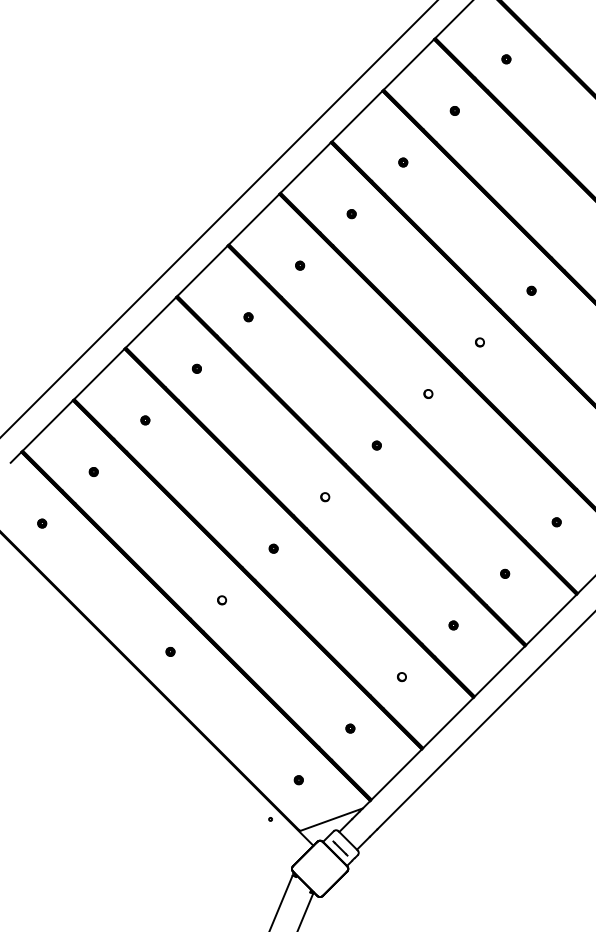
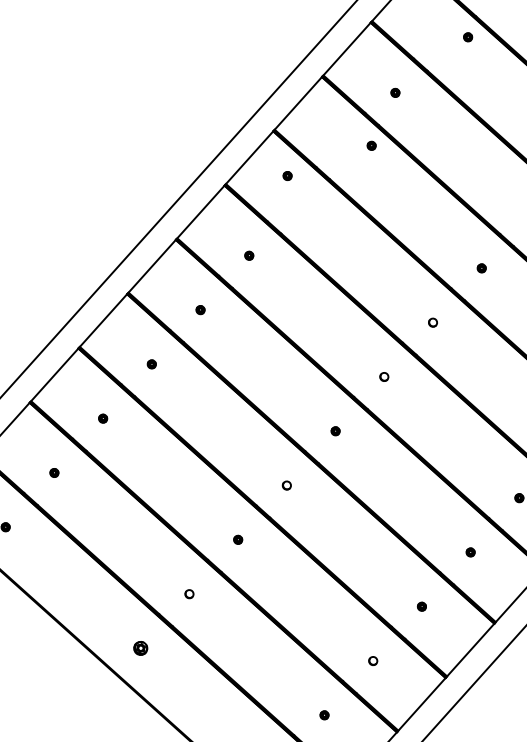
part: (506, 59) -> (468, 37), moved
part: (403, 162) -> (371, 145), moved
part: (351, 214) -> (287, 176), moved
part: (170, 651) -> (140, 648), size x1.6

